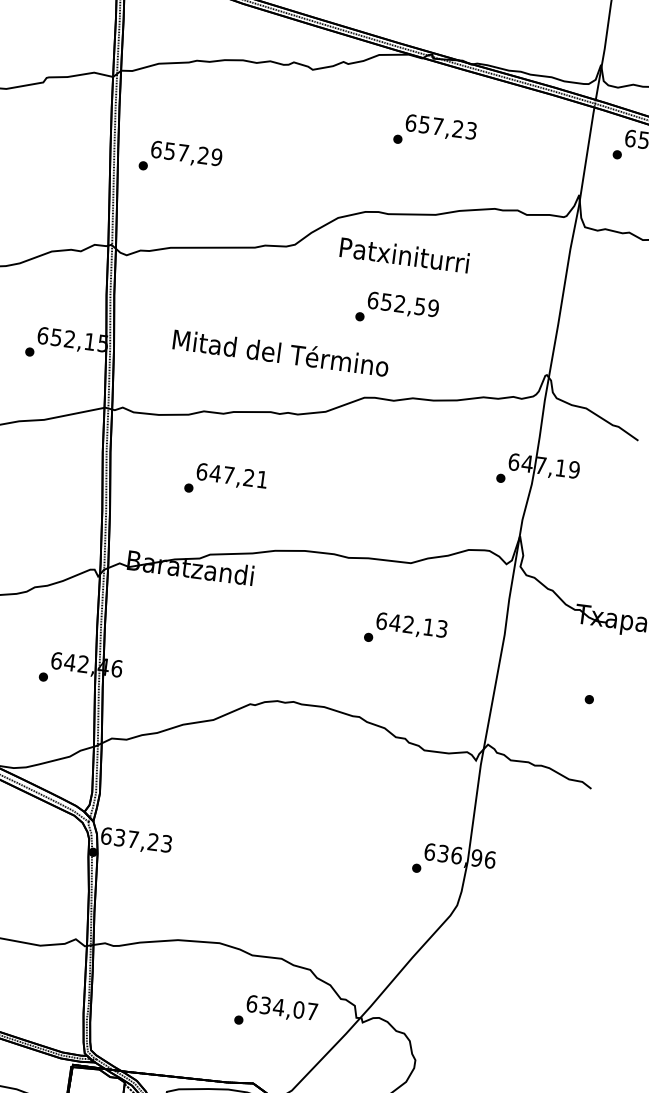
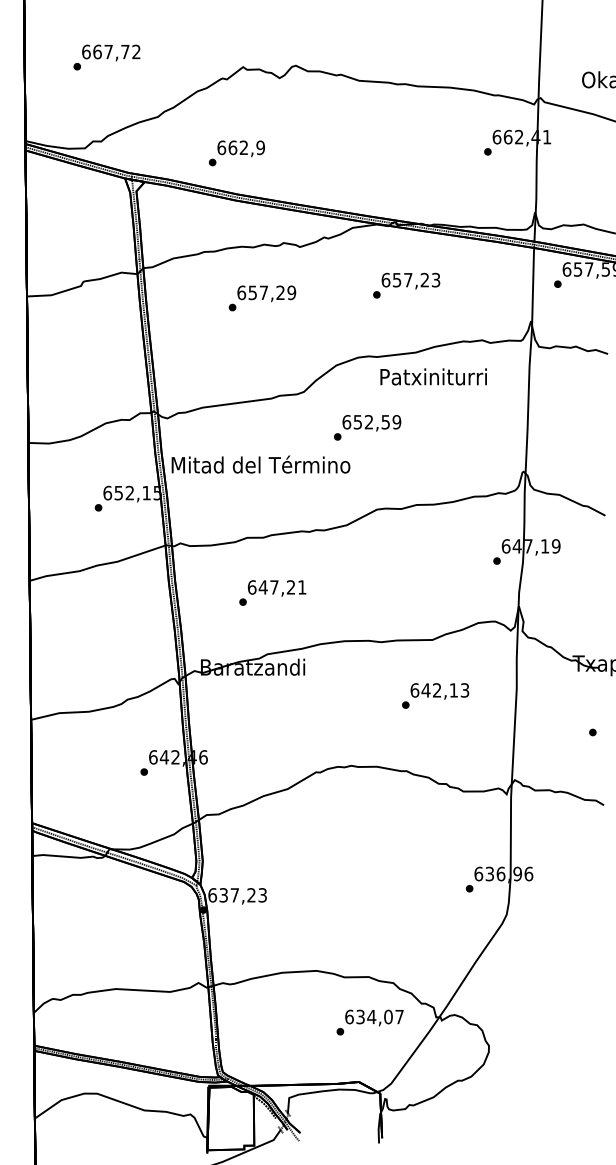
text: (180, 159) -> (262, 298), moved
text: (404, 254) -> (433, 376), moved
text: (397, 310) -> (367, 427), moved
text: (280, 352) -> (260, 464), moved

